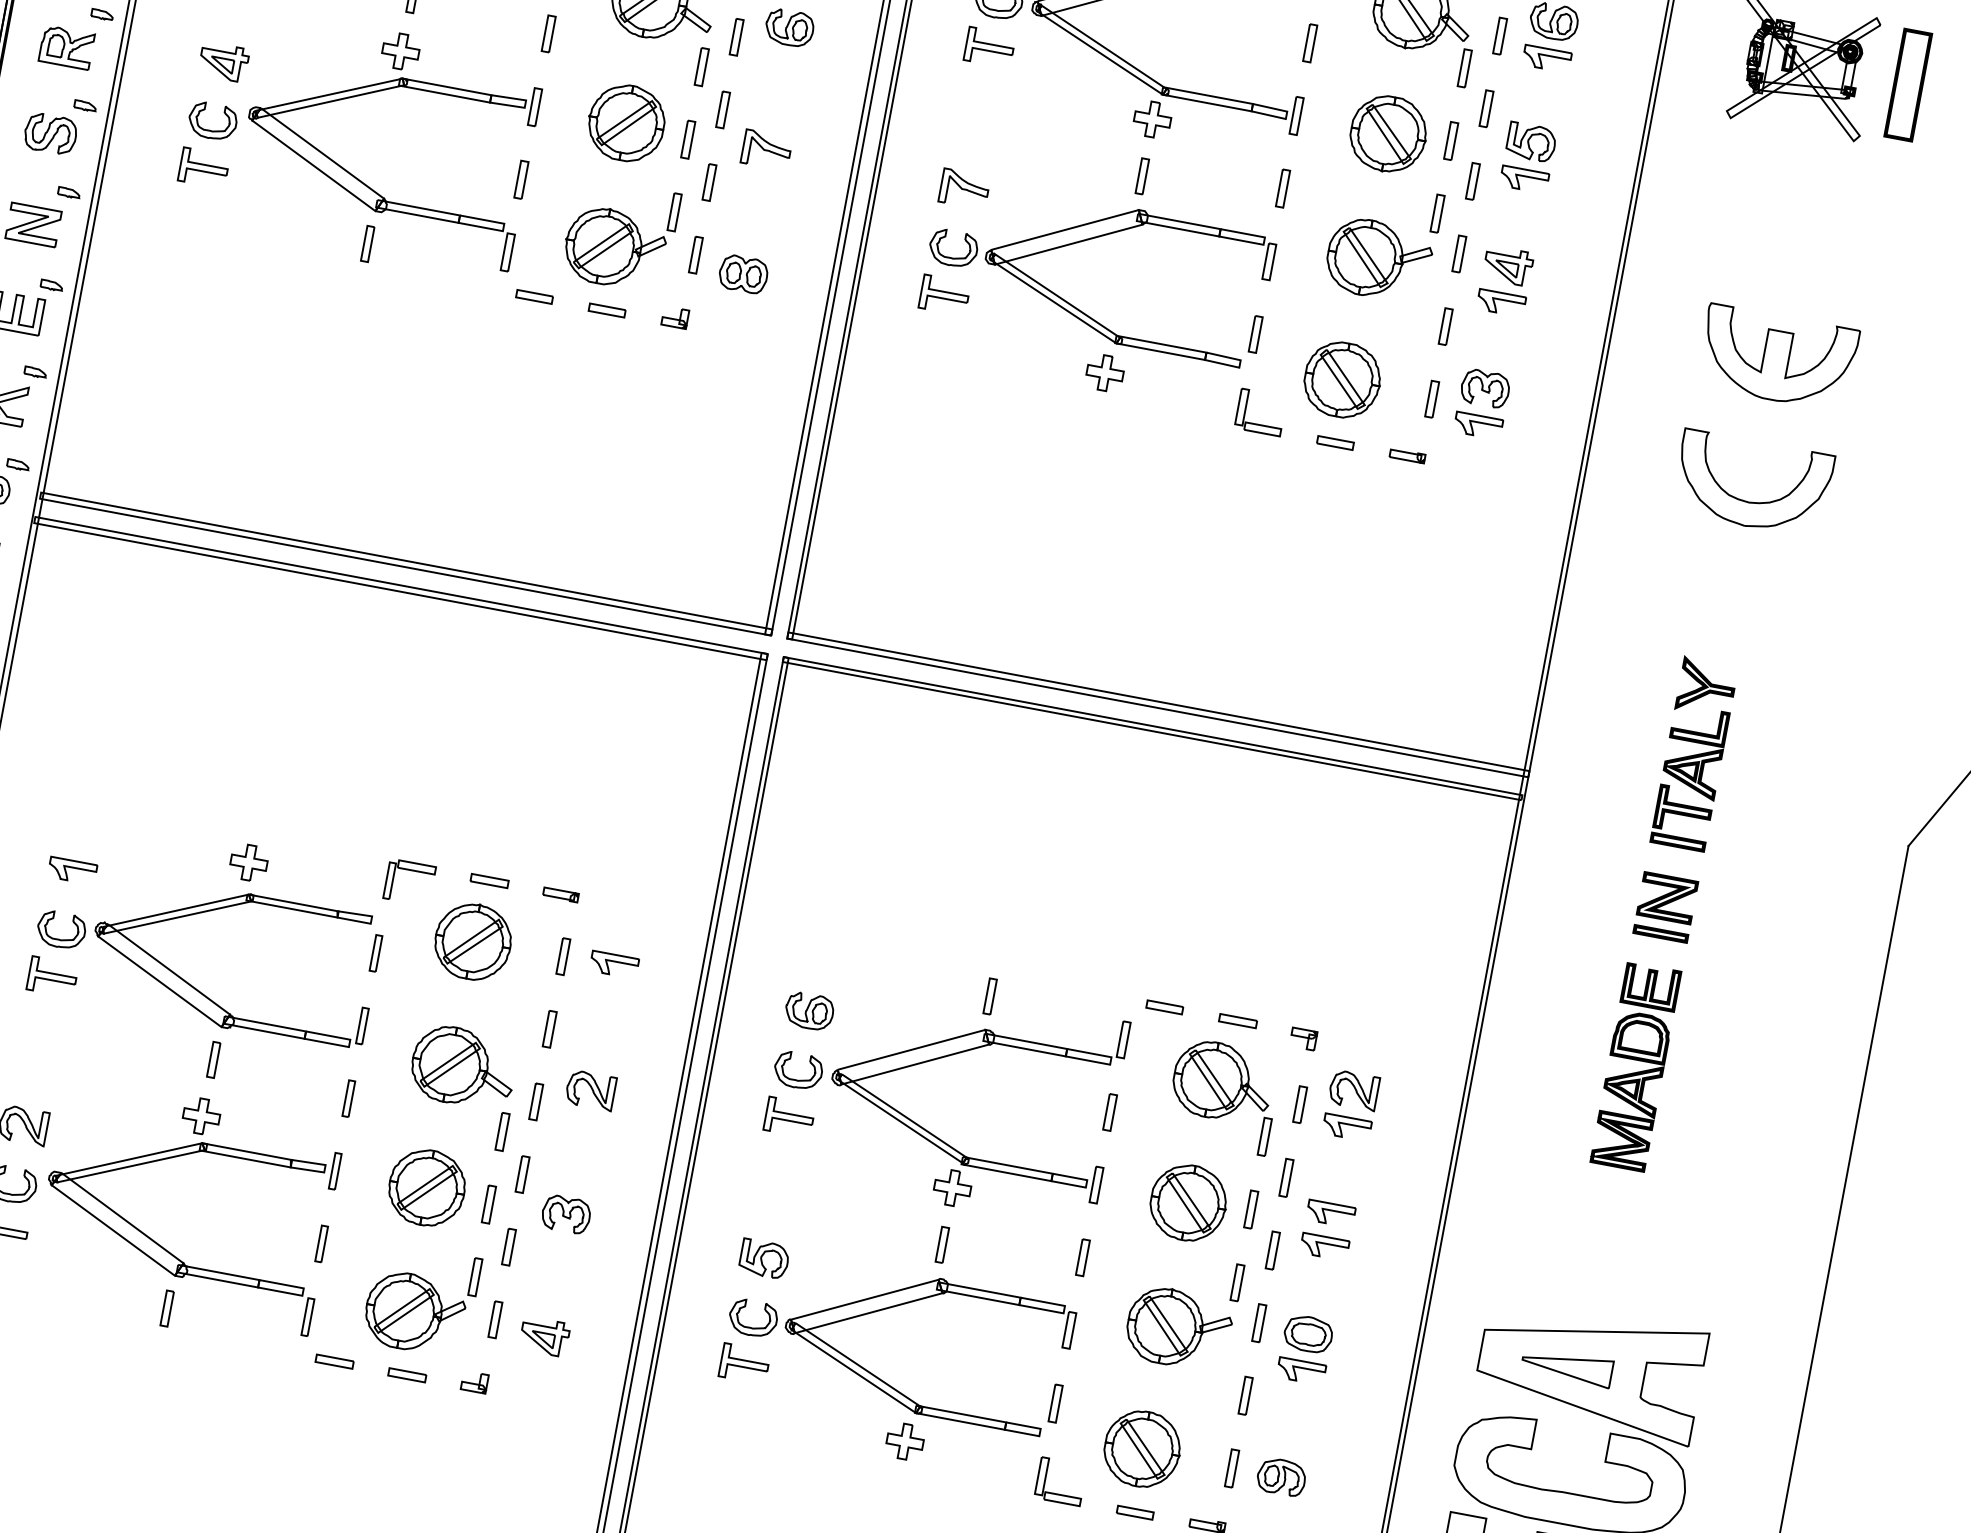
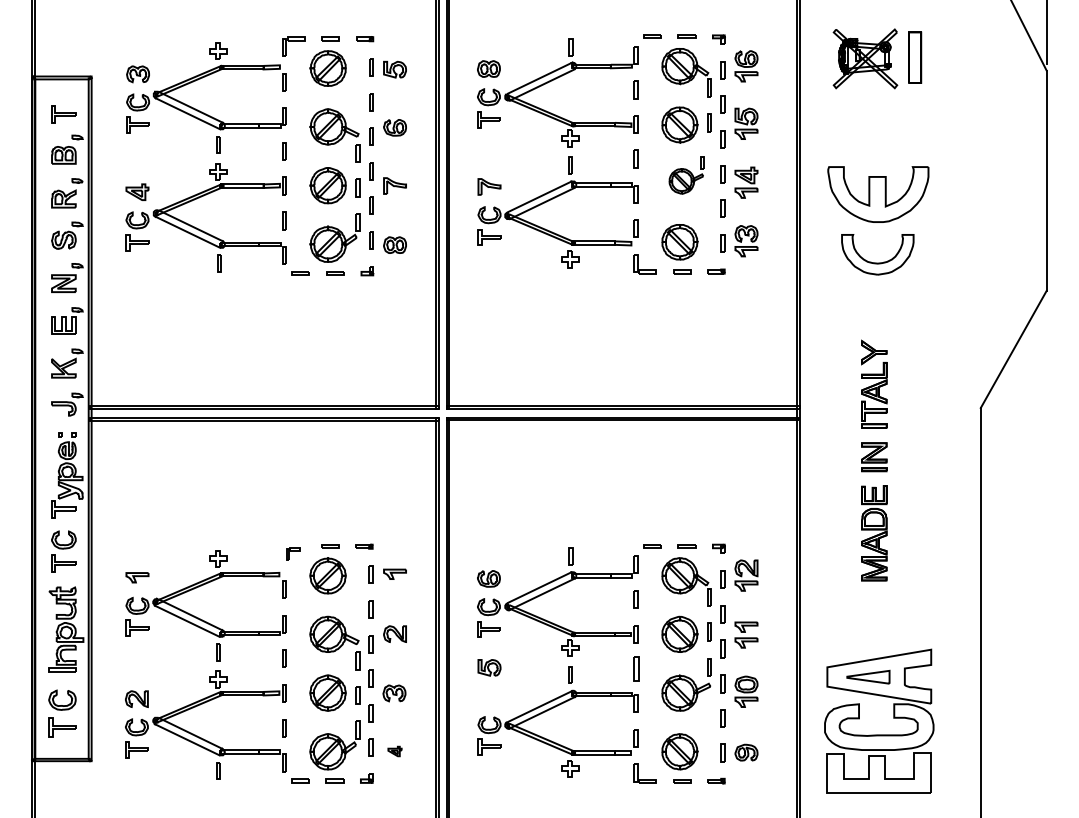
part: (1382, 242) -> (686, 175), size x0.7
part: (1777, 357) -> (878, 194), size x1.4
part: (409, 881) -> (293, 553), size x0.6
part: (1081, 1256) -> (635, 668), size x1.4
part: (764, 1258) -> (489, 667), moved
part: (543, 1336) -> (394, 751), size x0.6

